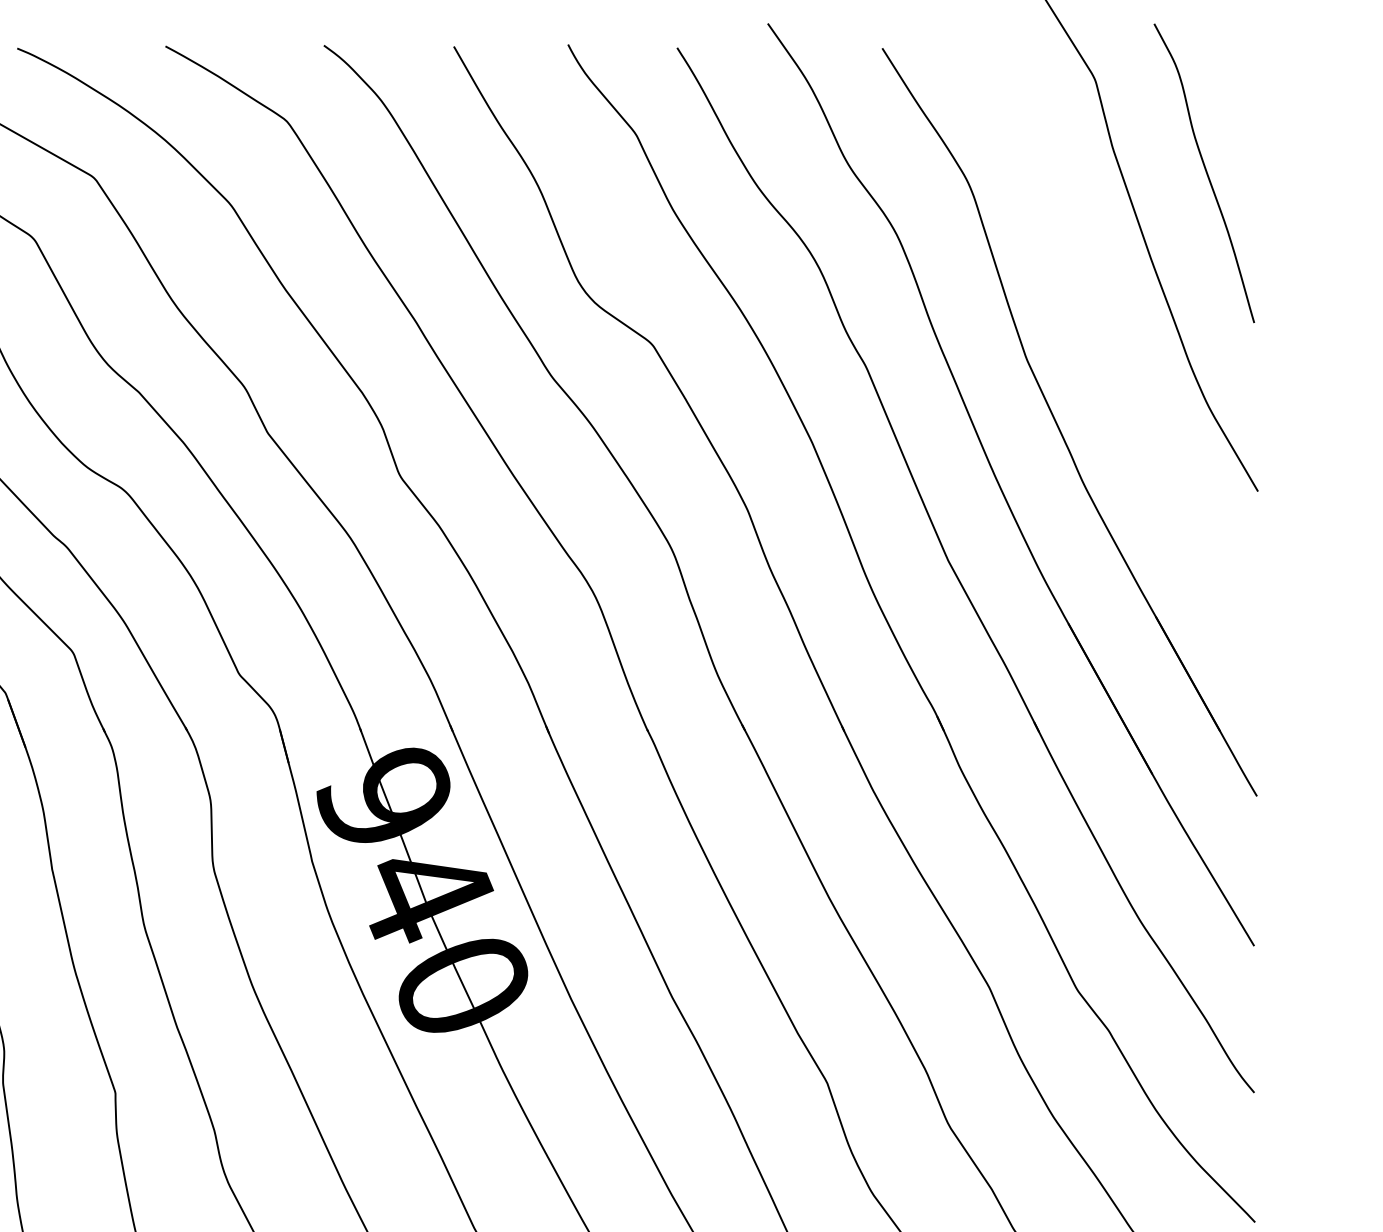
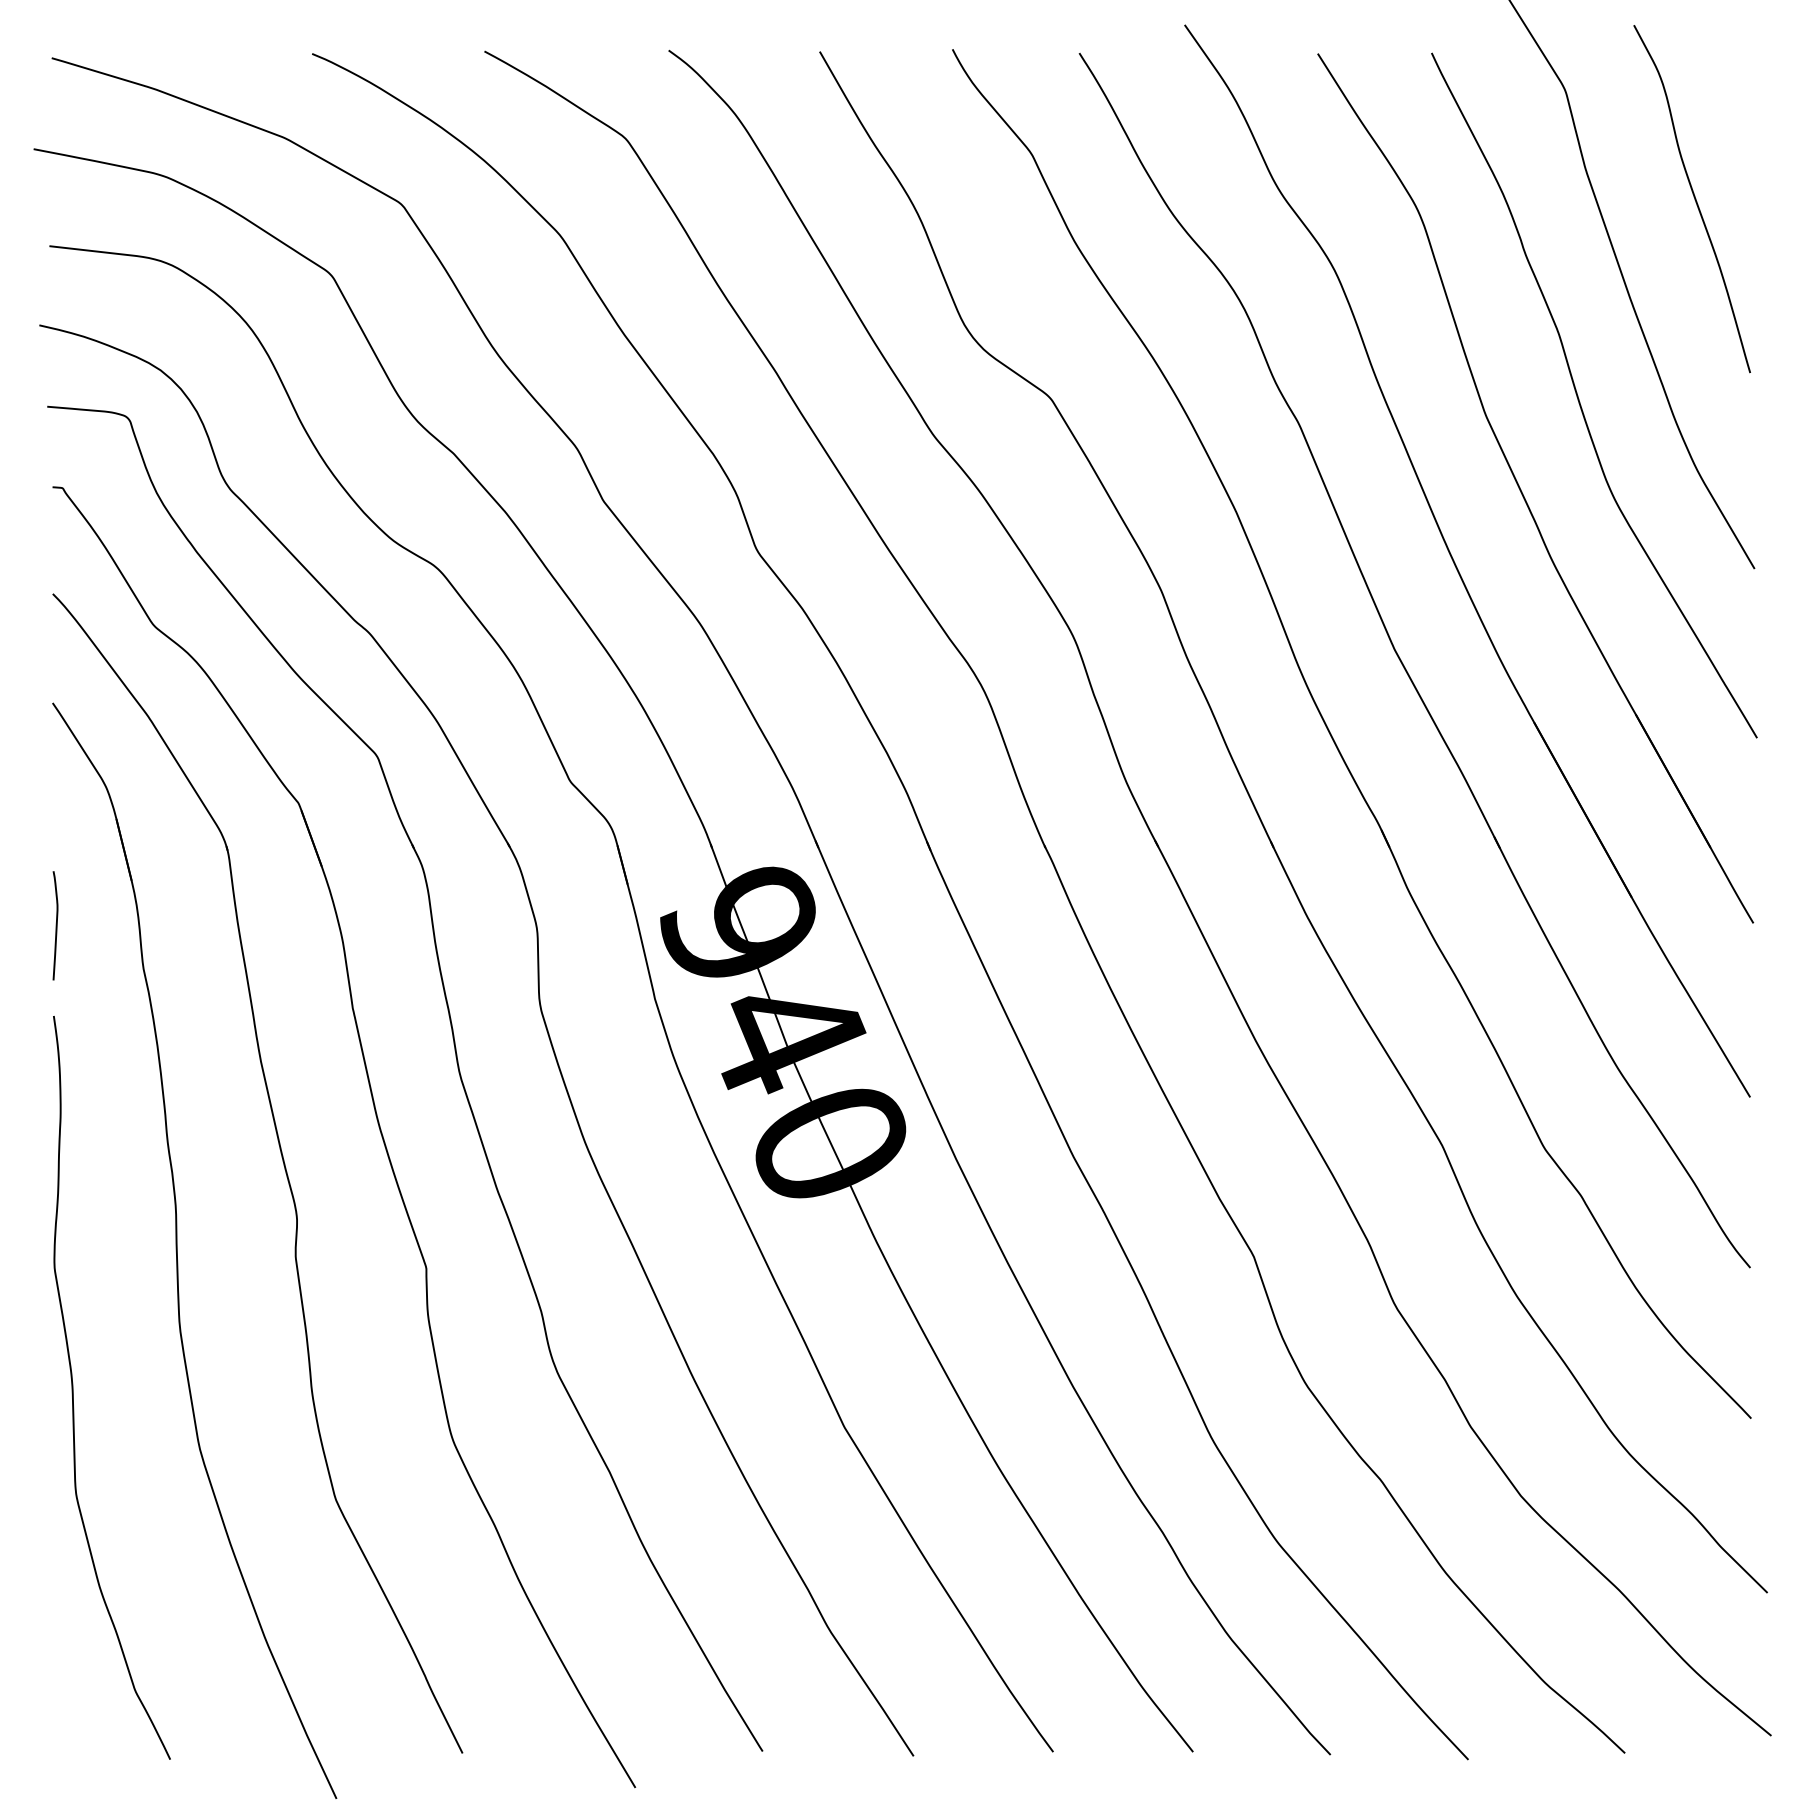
curve: (1107, 344) -> (1579, 398), added

